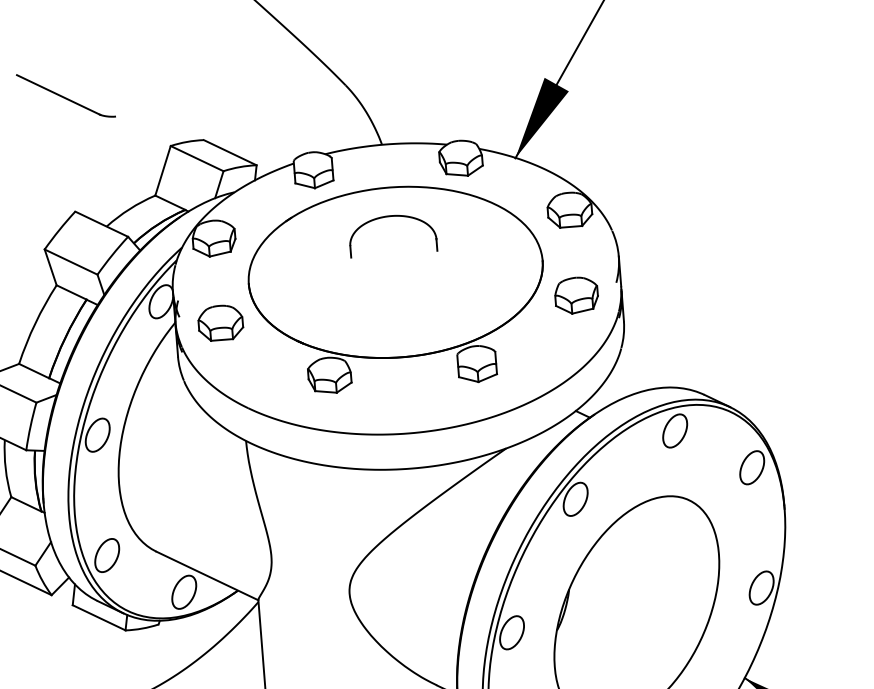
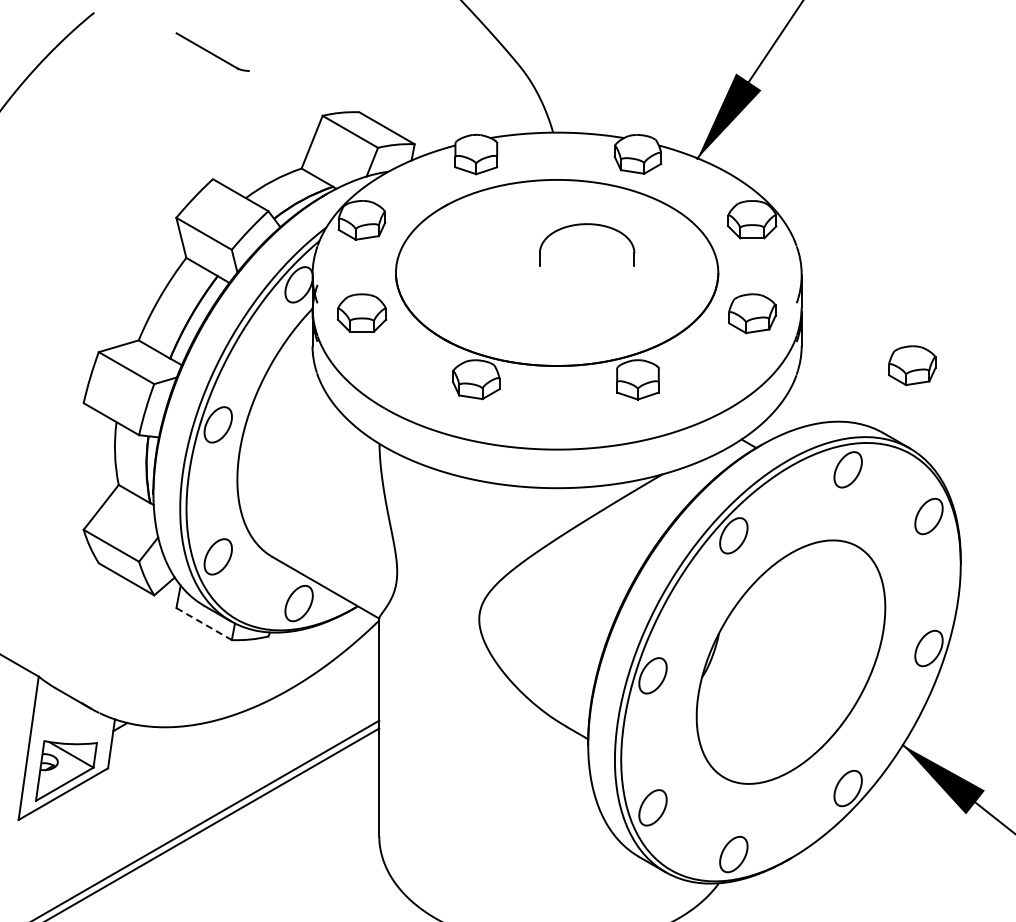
part: (65, 95) -> (212, 51), size x0.7
part: (393, 217) -> (589, 225), moved
part: (726, 331) -> (912, 365), added
line: (99, 618) -> (204, 624), solid -> dashed

